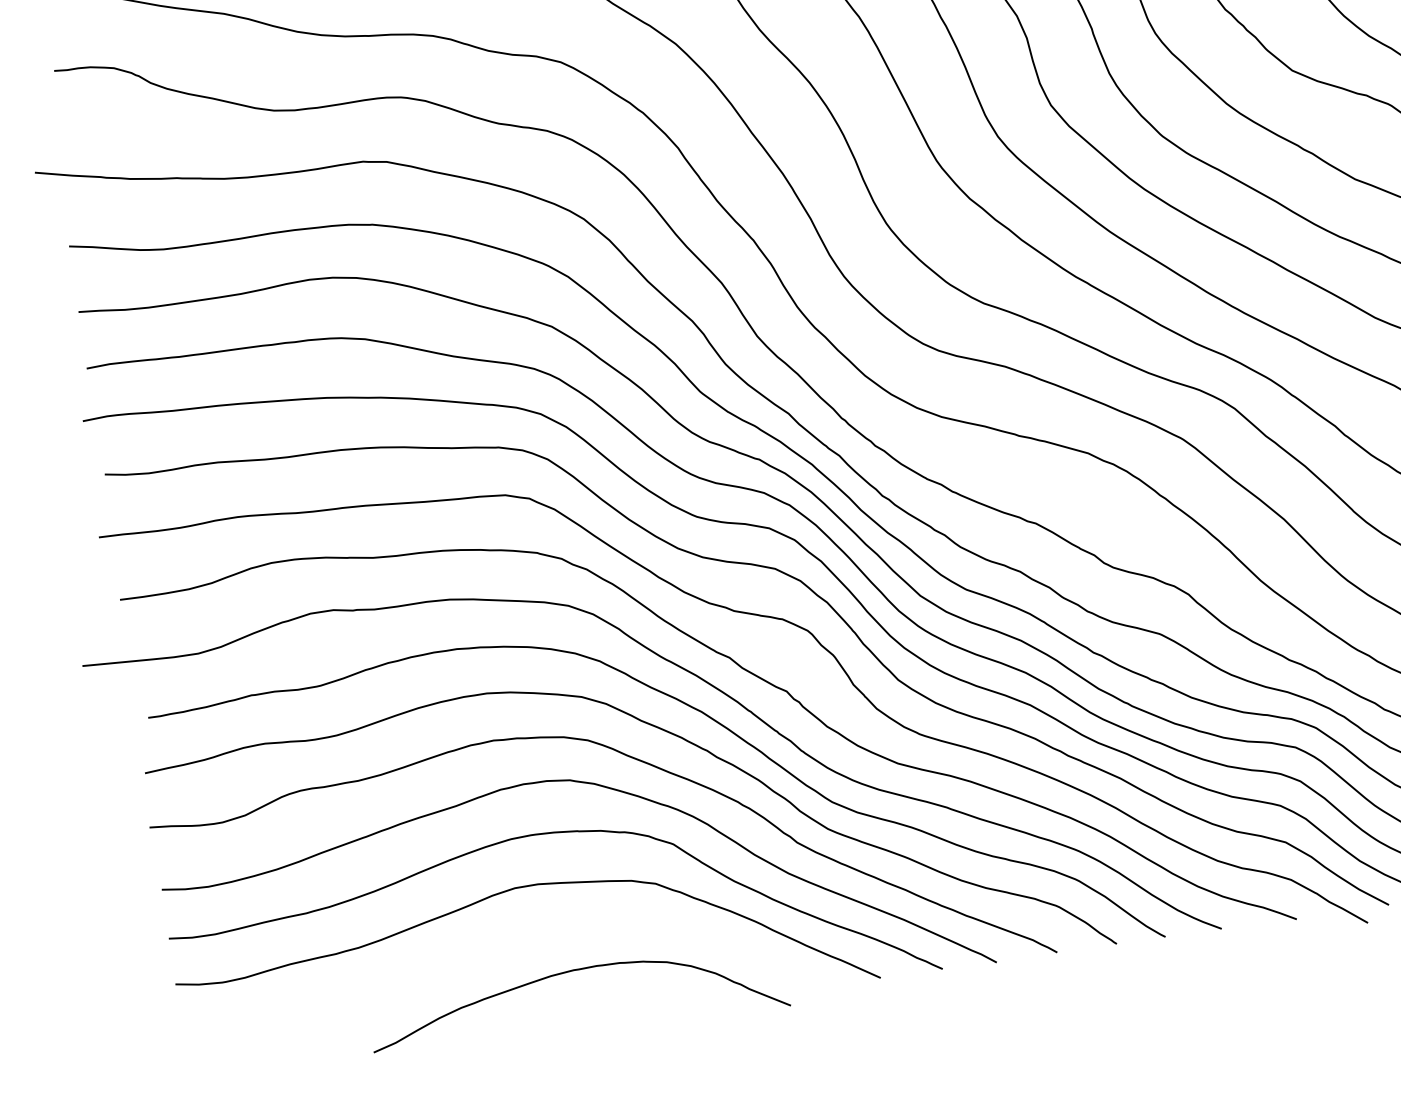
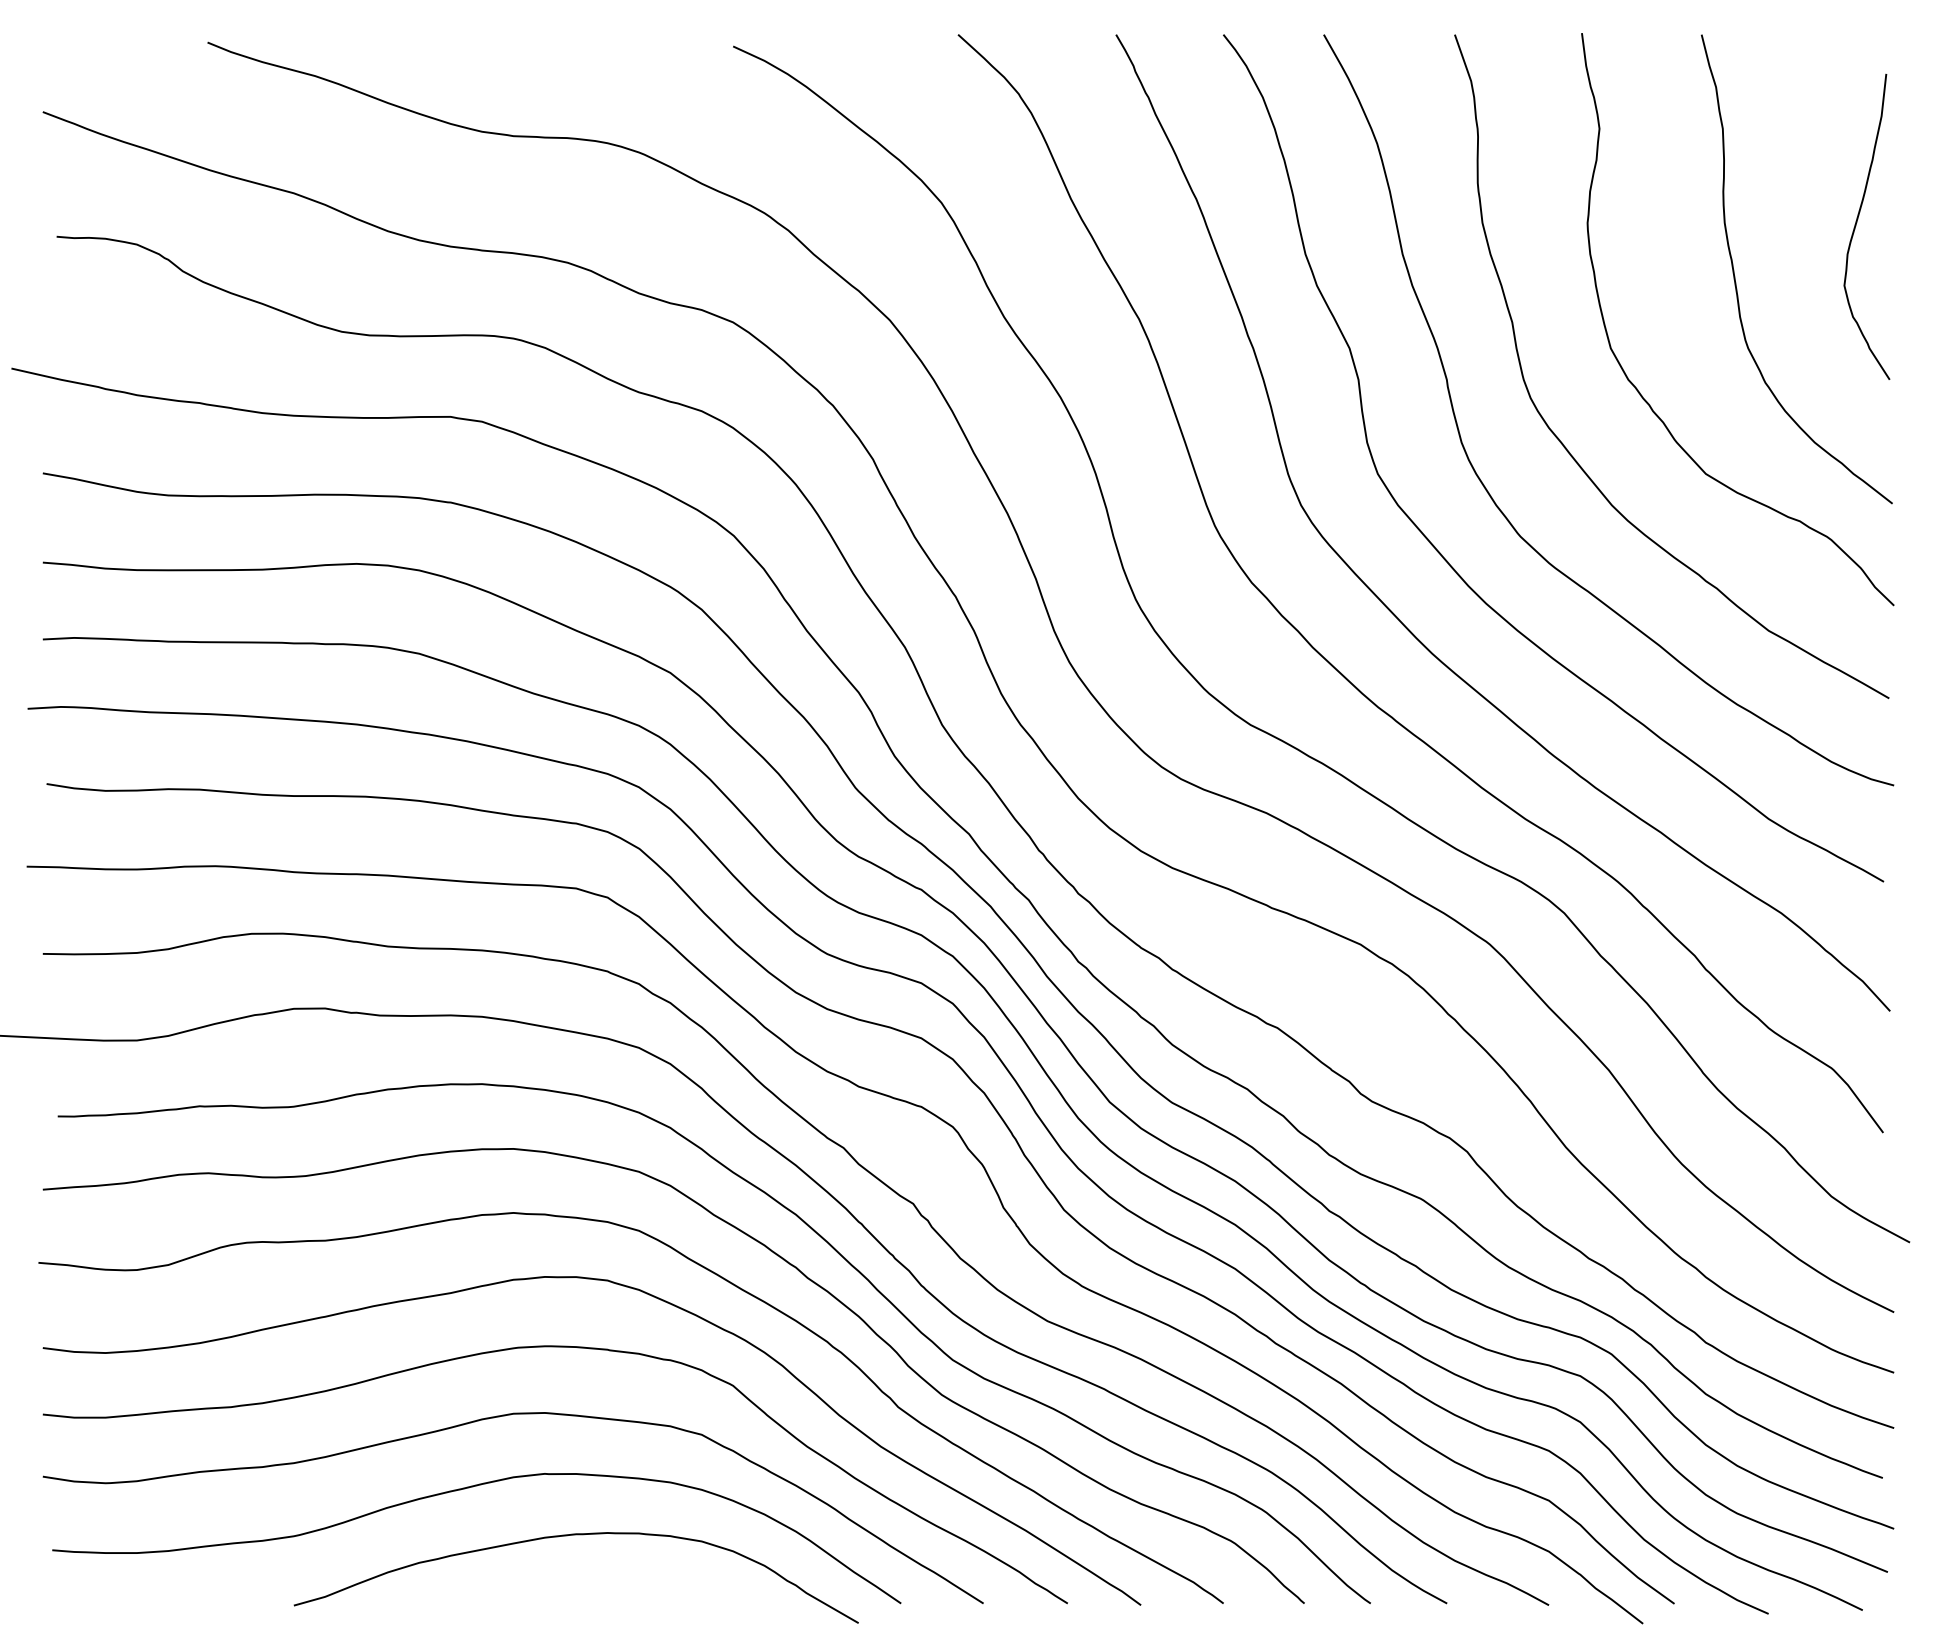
curve: (487, 949) -> (465, 1489), added

